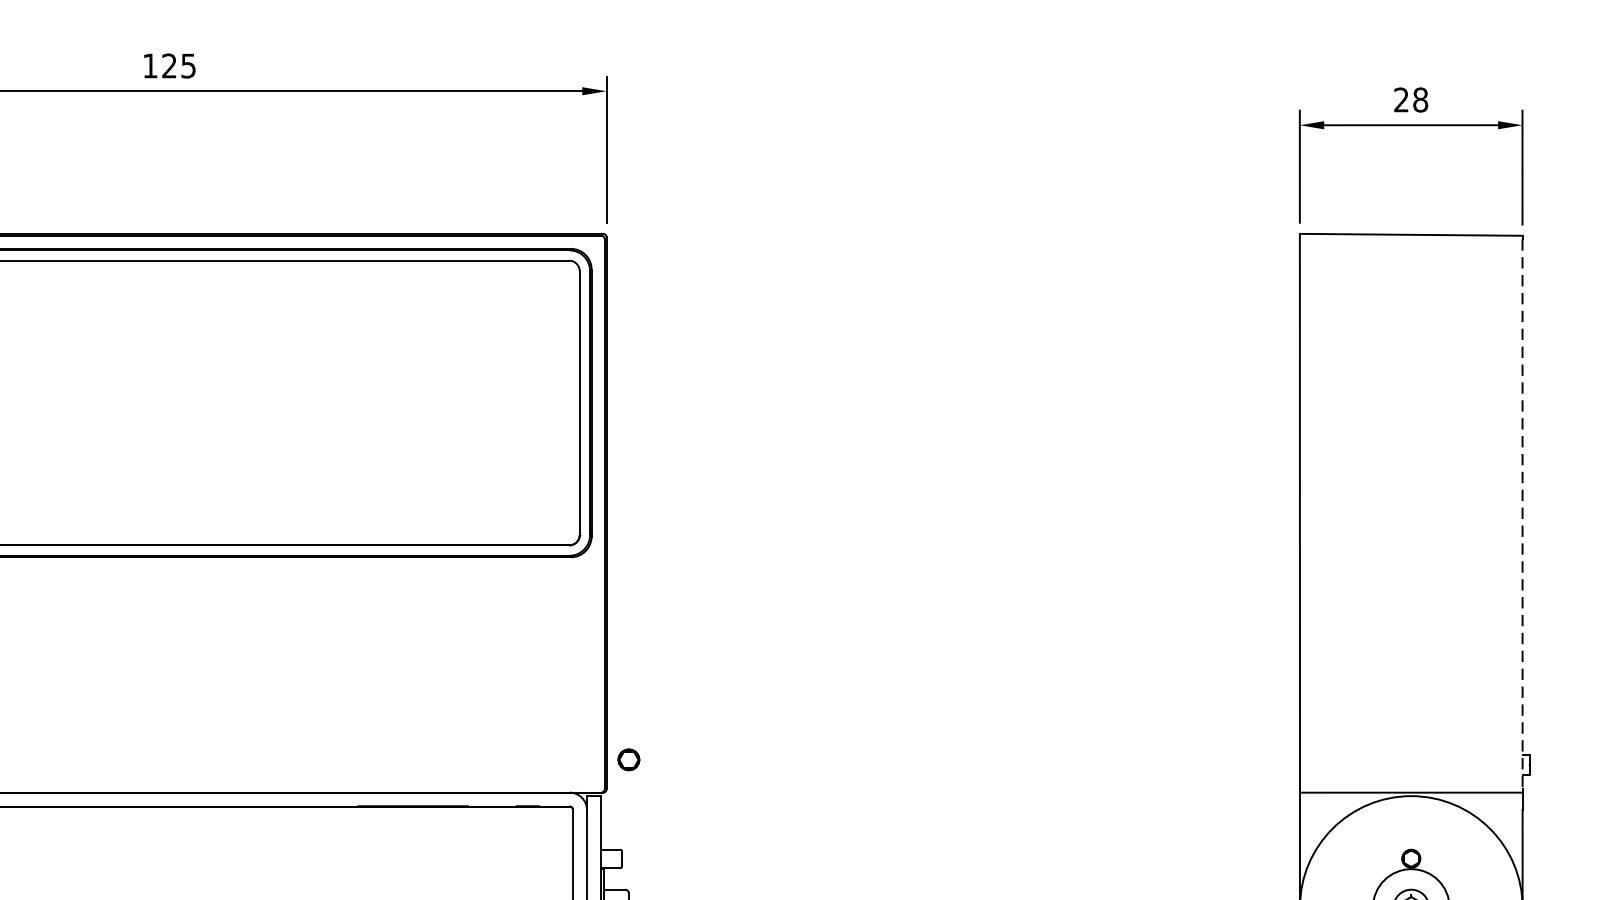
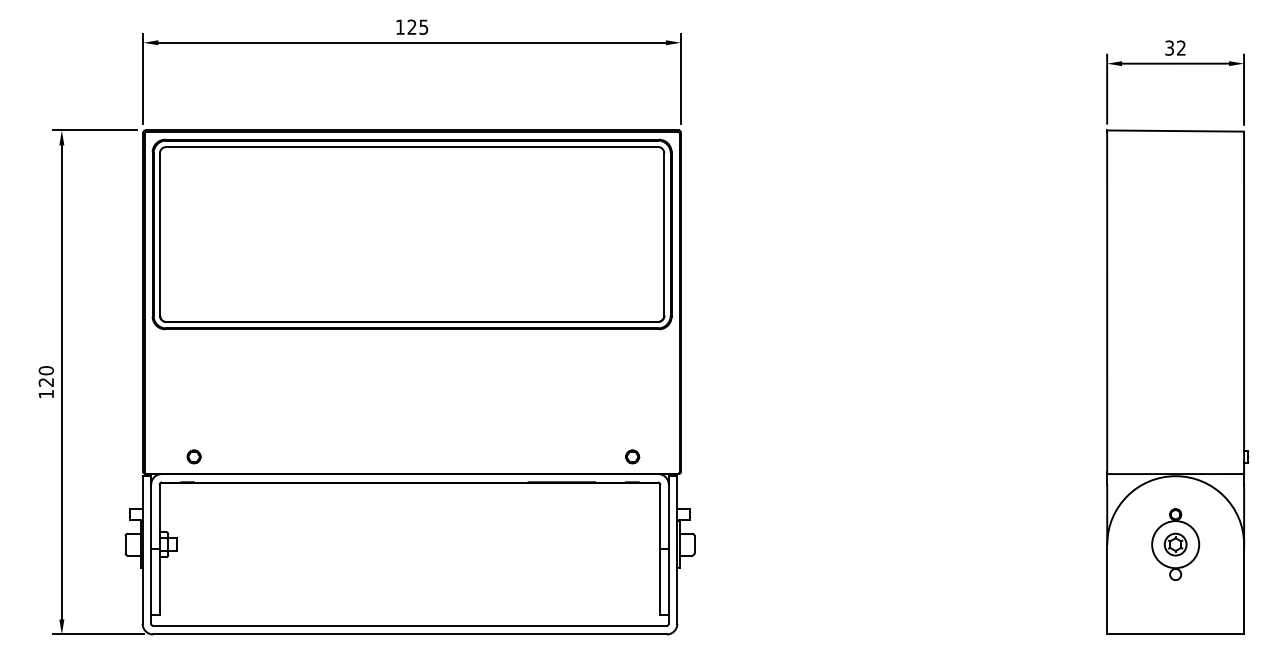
text: (1411, 98) -> (1175, 47), 28 -> 32
line: (1523, 515) -> (1244, 303), dashed -> solid
part: (628, 759) -> (632, 456), moved

